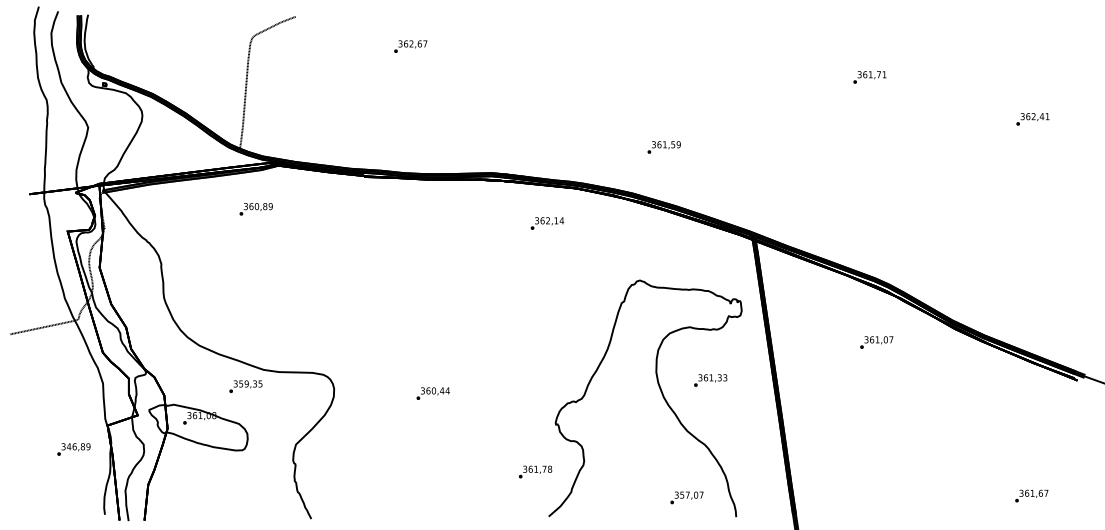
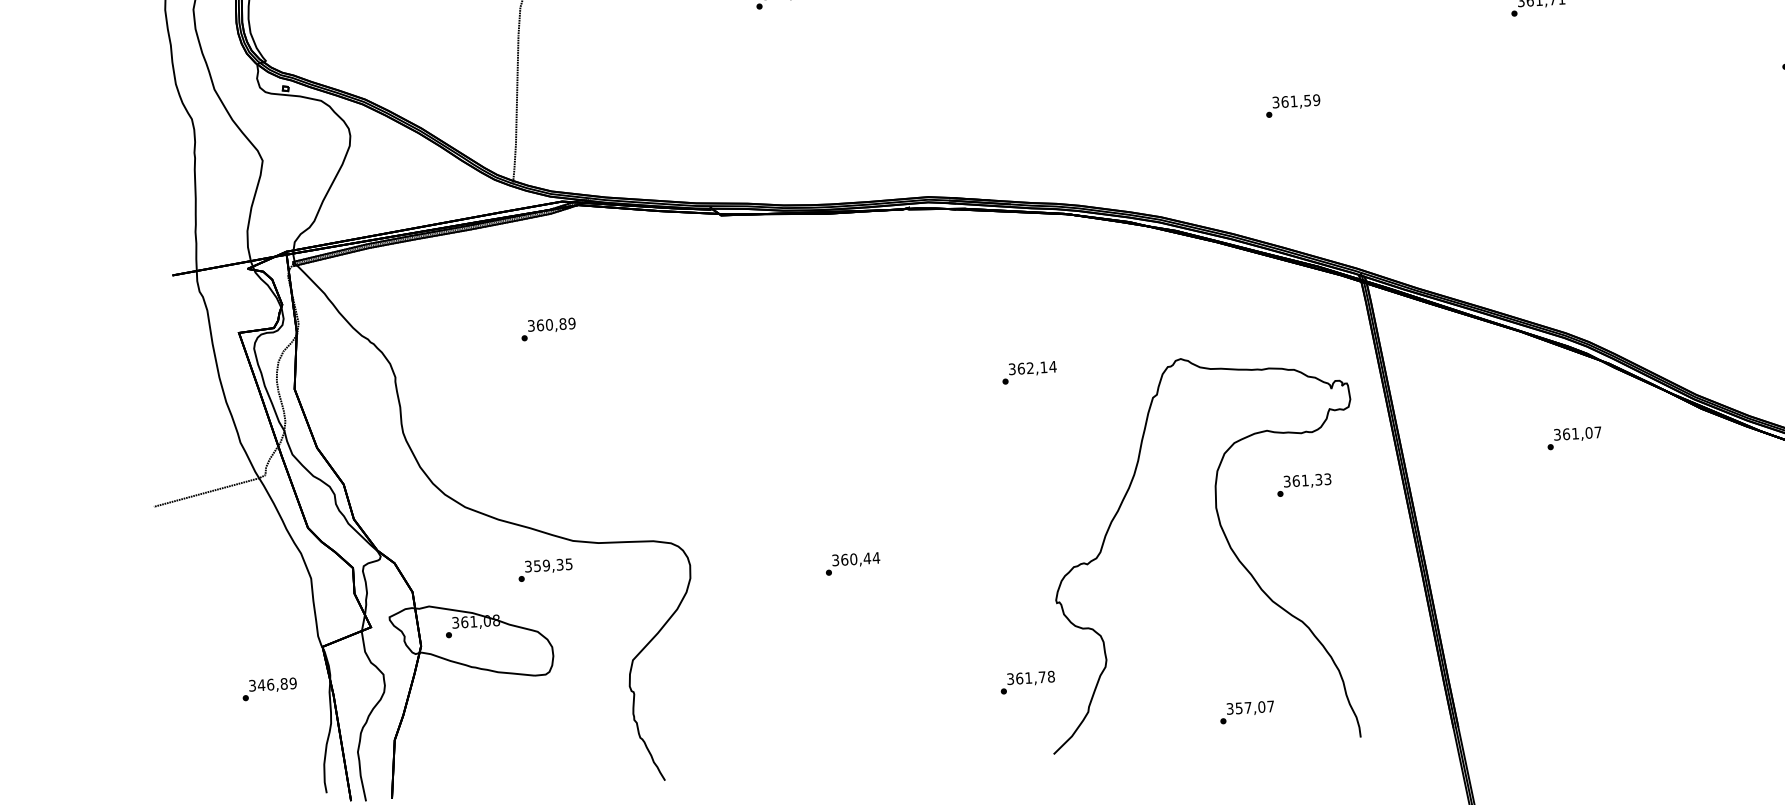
text: (663, 147) -> (1291, 106), moved
text: (255, 209) -> (547, 329), moved
text: (547, 223) -> (1029, 372), moved
text: (710, 380) -> (1303, 484), moved
text: (686, 497) -> (1246, 711), moved

